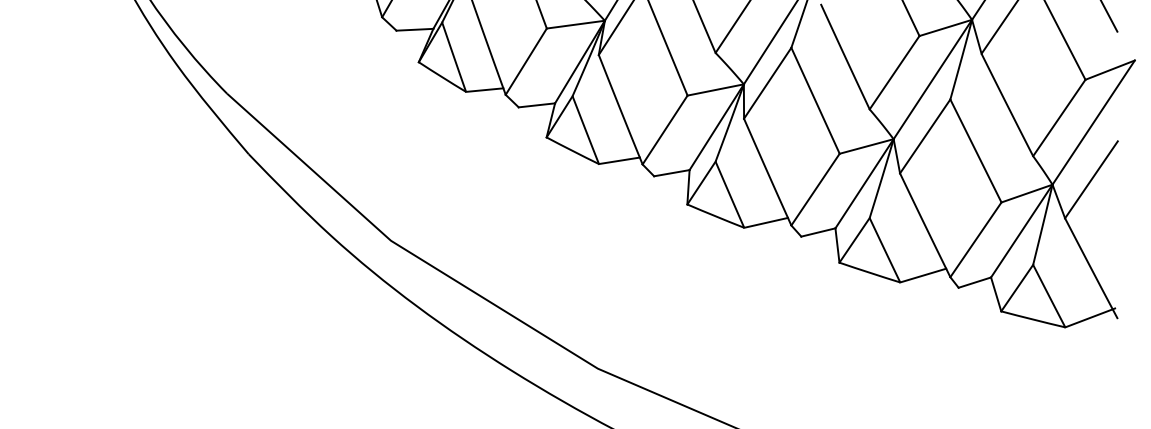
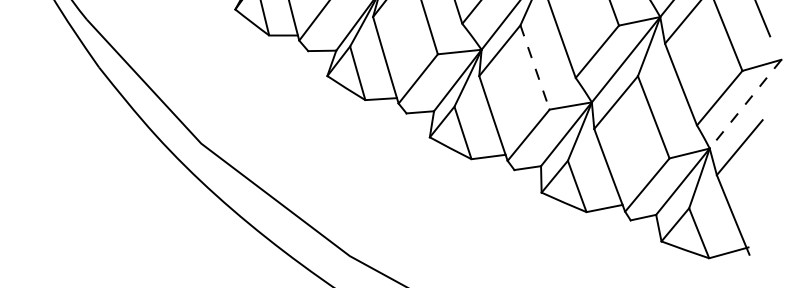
line: (815, 101) -> (534, 68), solid -> dashed
line: (1093, 123) -> (745, 104), solid -> dashed

